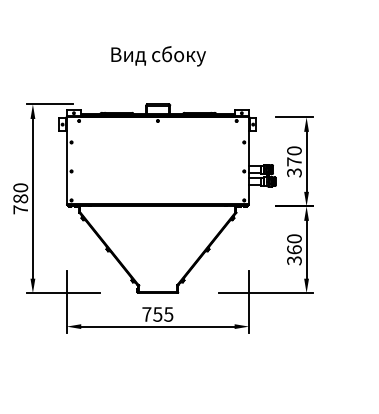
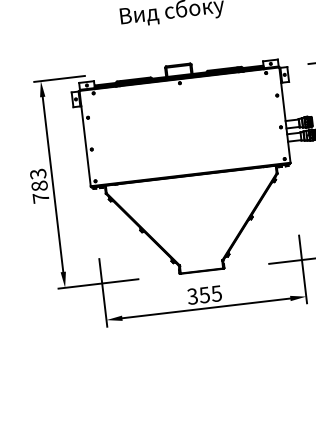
text: (20, 187) -> (37, 173), 780 -> 783
text: (146, 314) -> (192, 296), 755 -> 355

